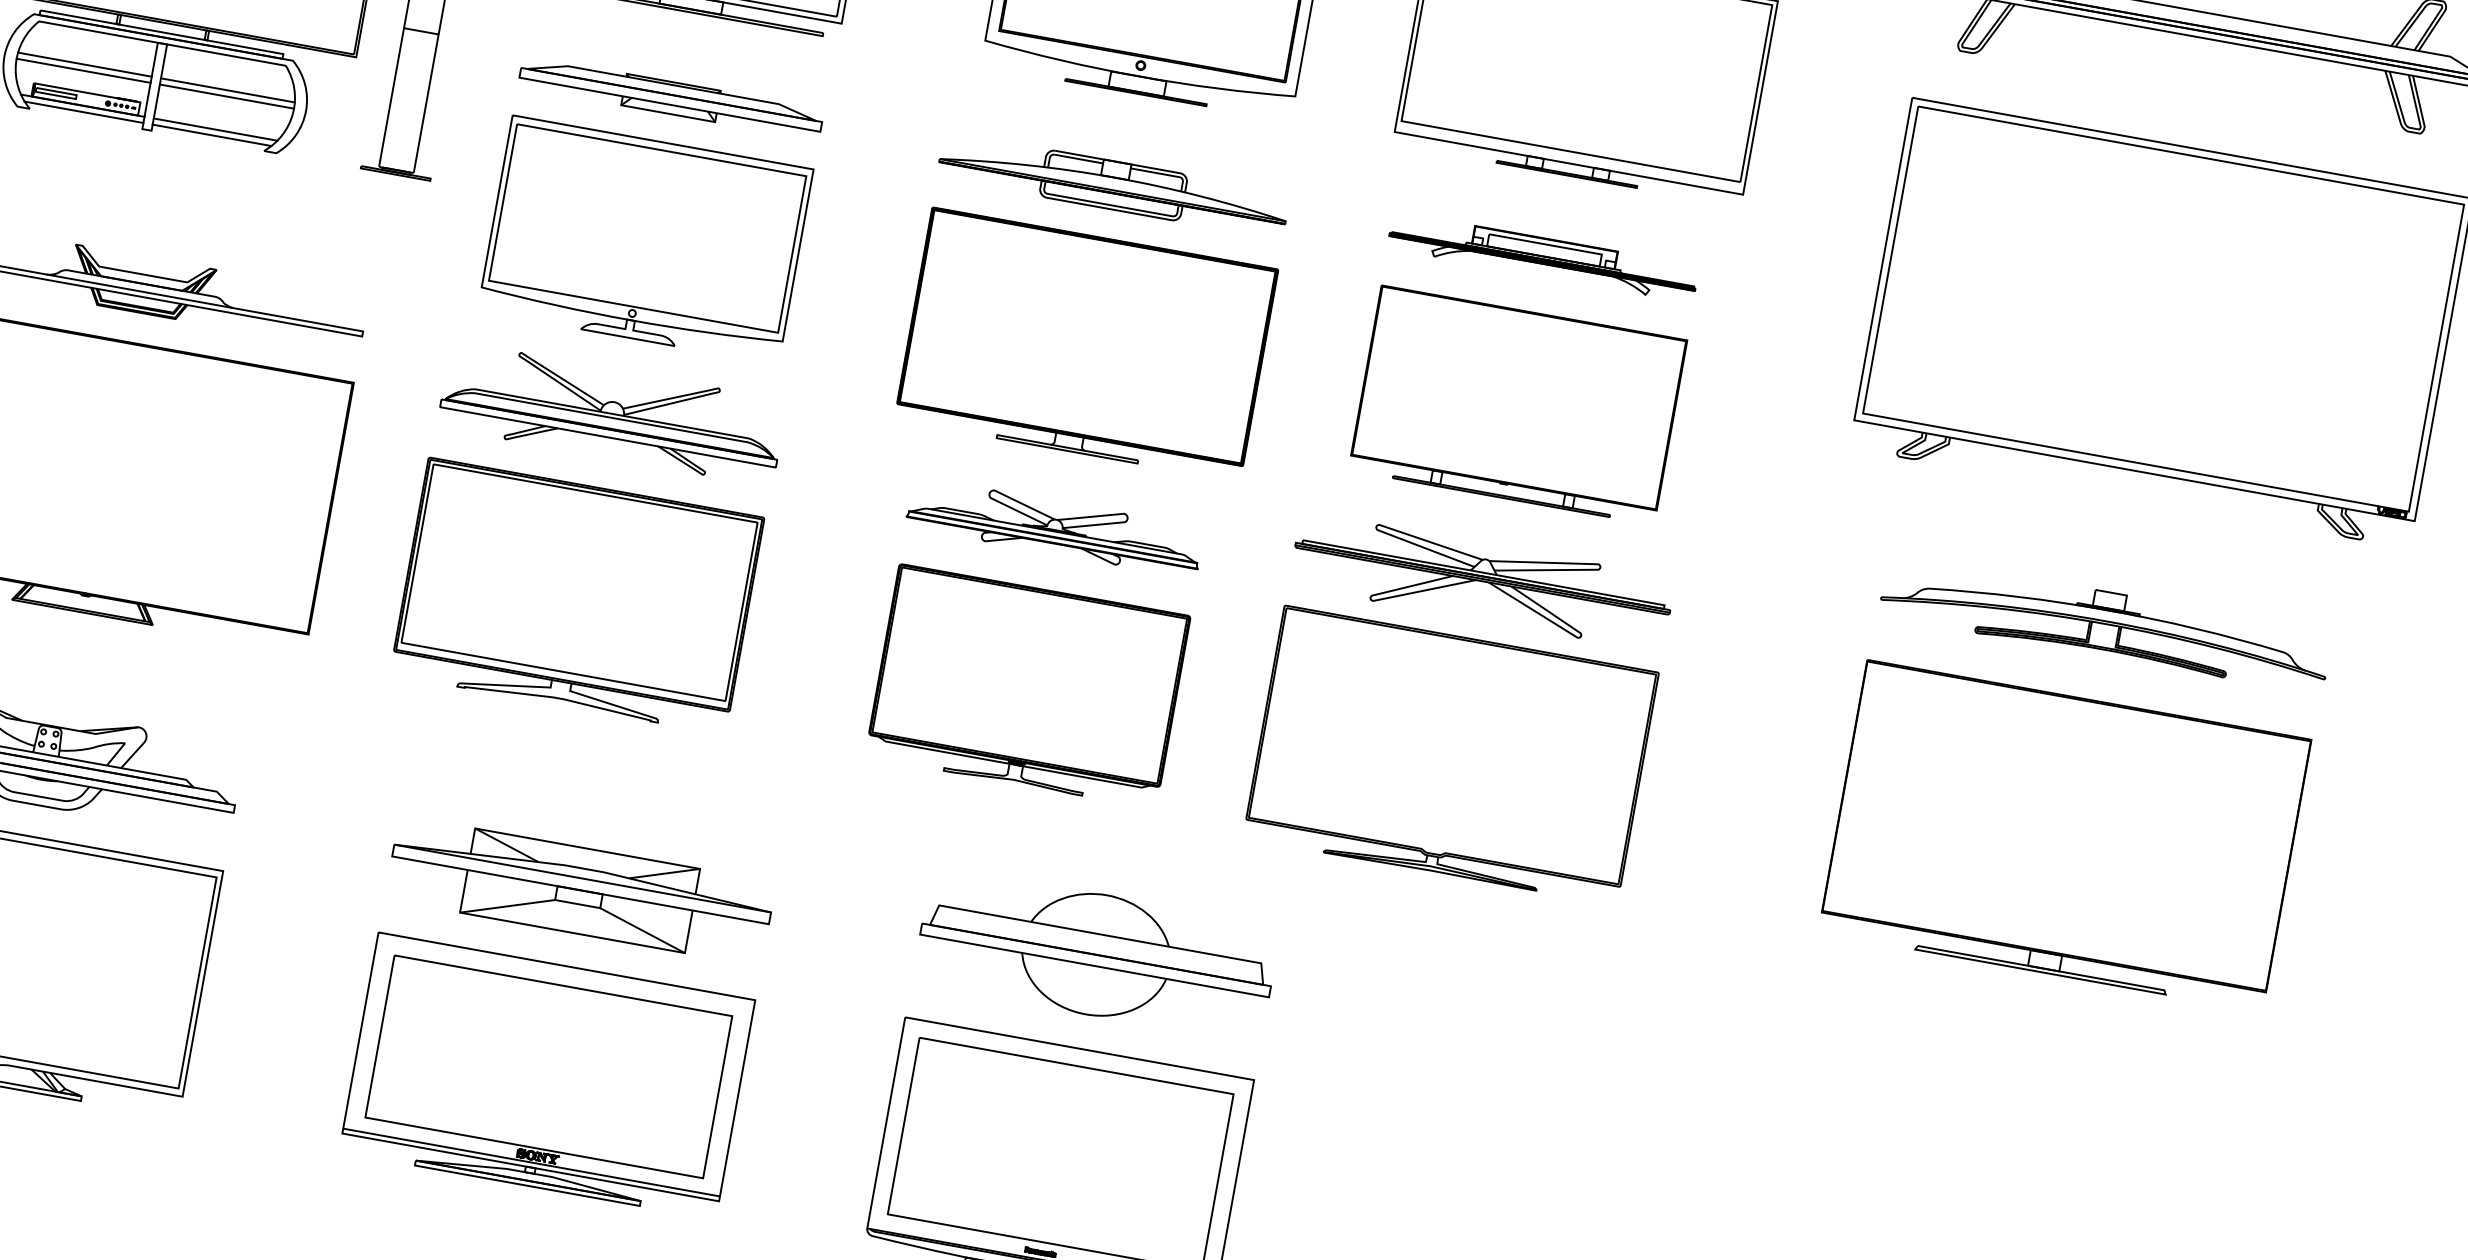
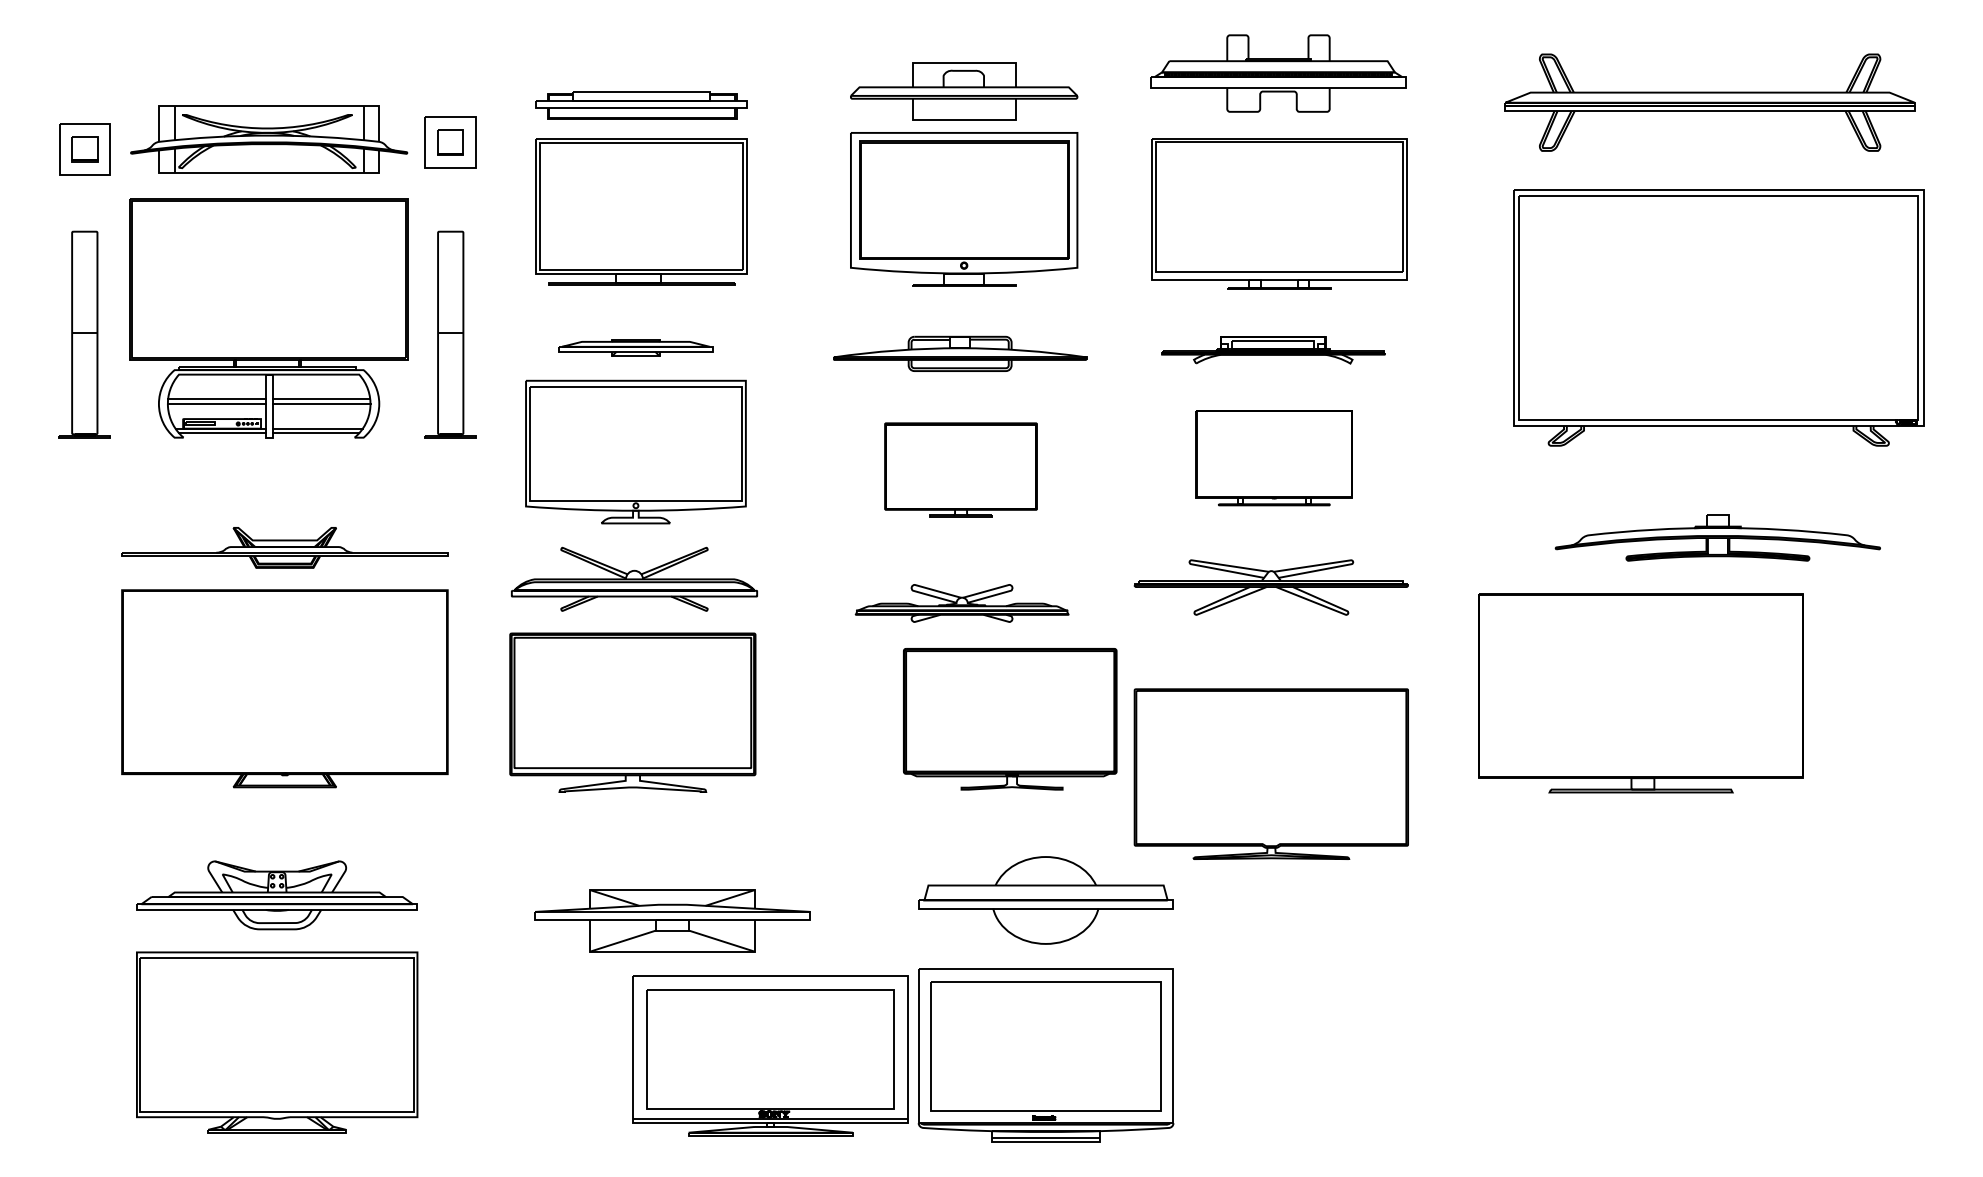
part: (670, 98) -> (635, 348), size x0.7
part: (1085, 343) -> (960, 469), size x0.6
part: (1518, 406) -> (1274, 458), size x0.7
part: (1028, 686) -> (1010, 719), moved
part: (1449, 754) -> (1270, 773), moved
part: (2064, 836) -> (1640, 693), moved
part: (546, 1075) -> (770, 1055), moved

